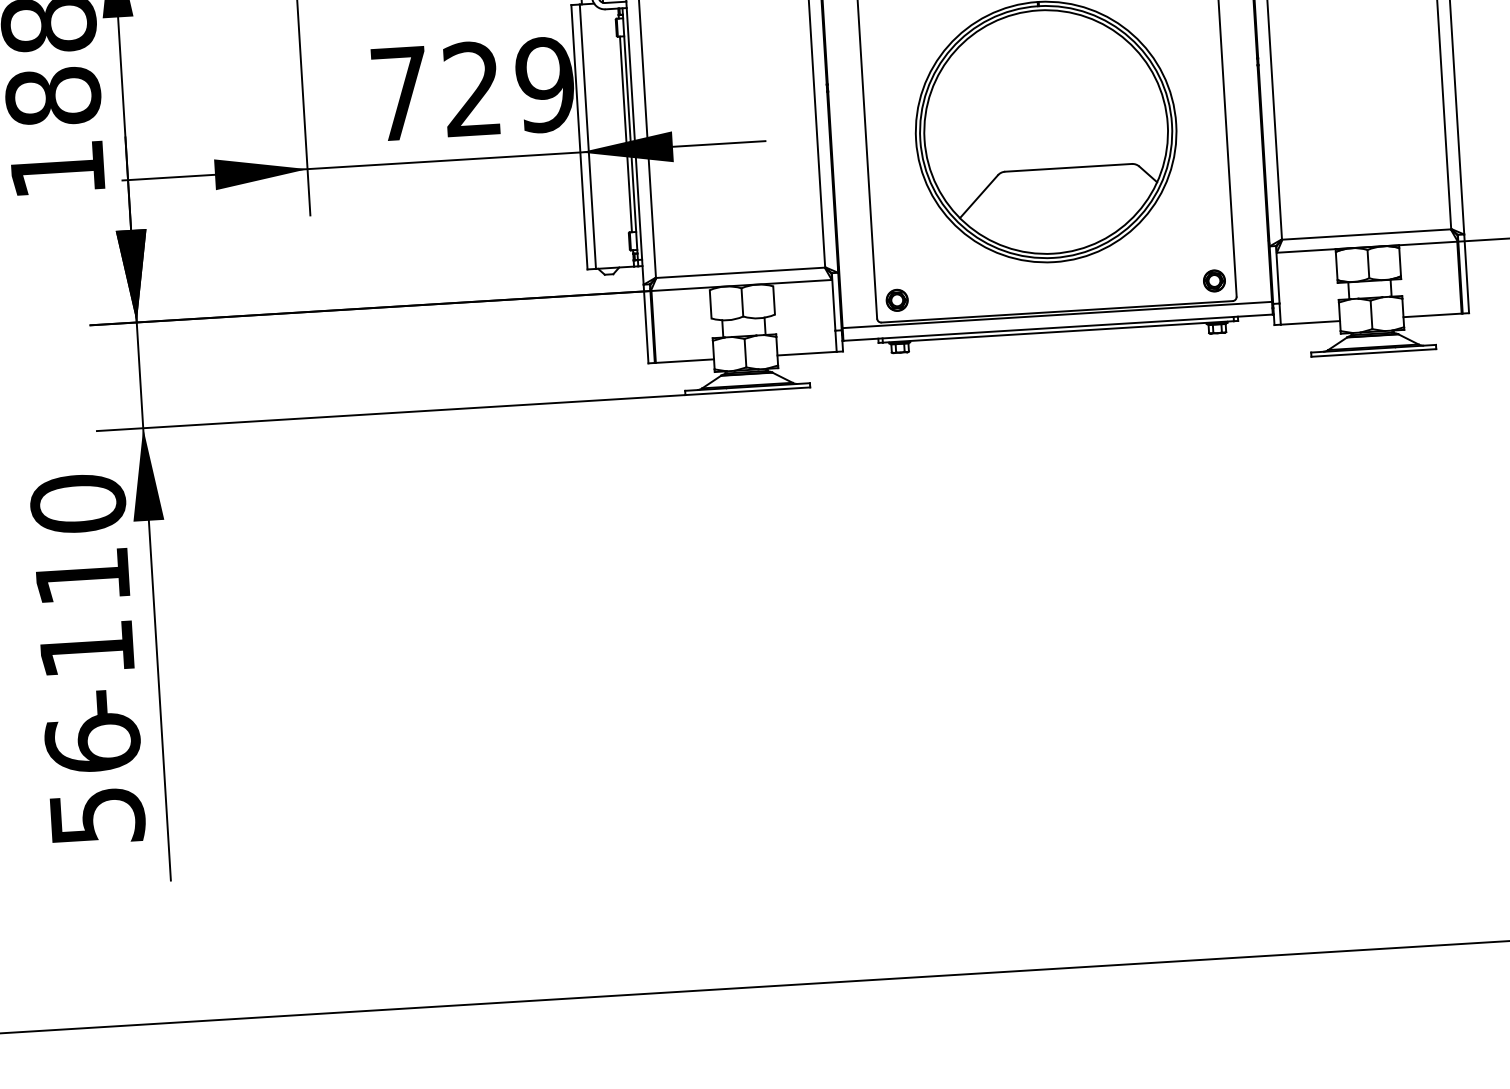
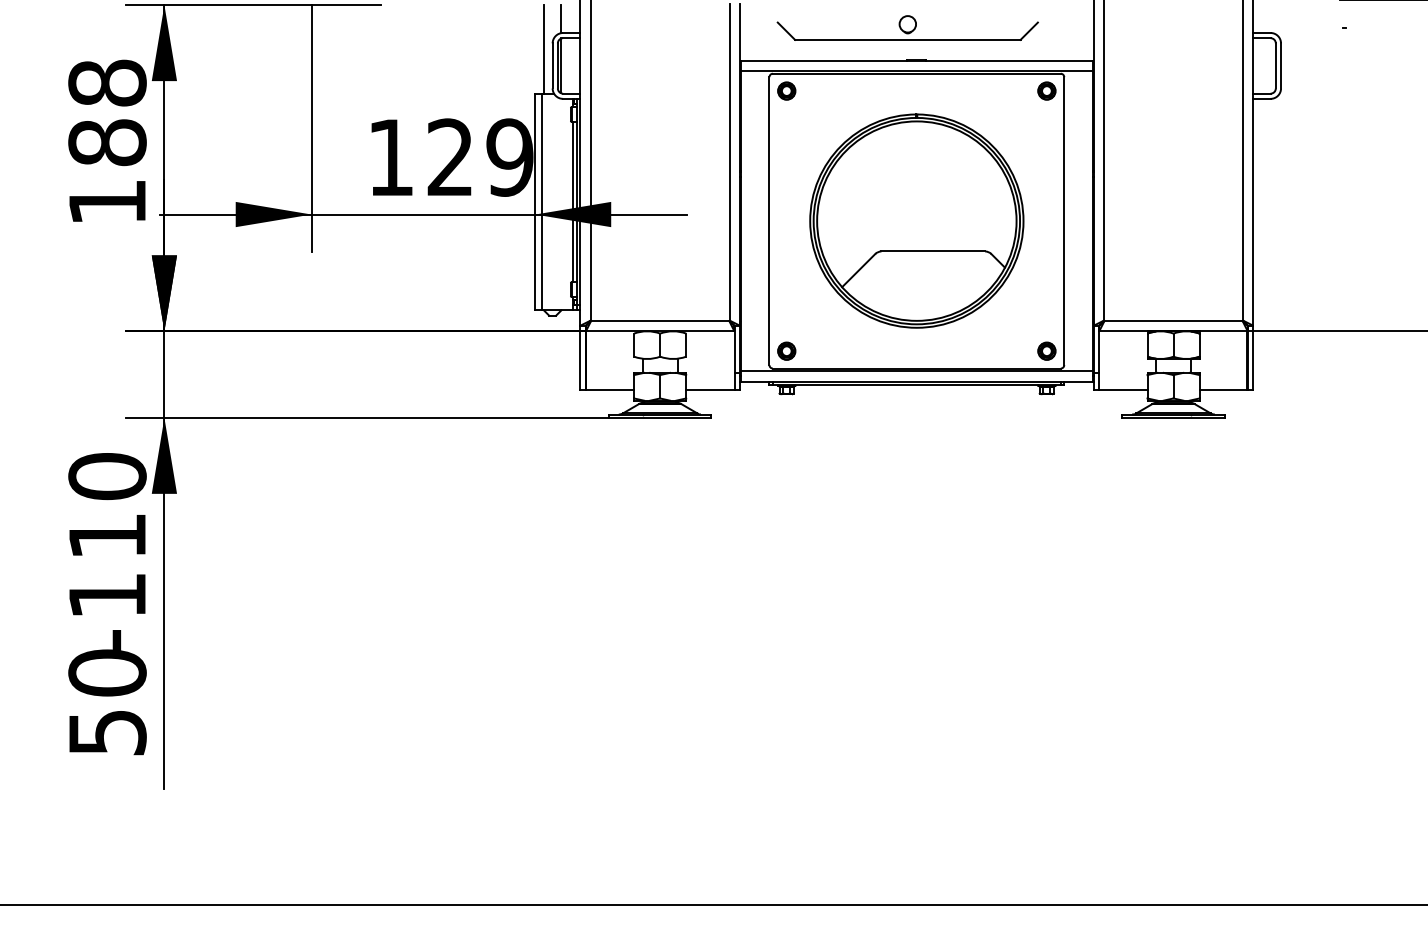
text: (399, 93) -> (390, 157), 729 -> 129
text: (92, 742) -> (107, 672), 56 -> 50

